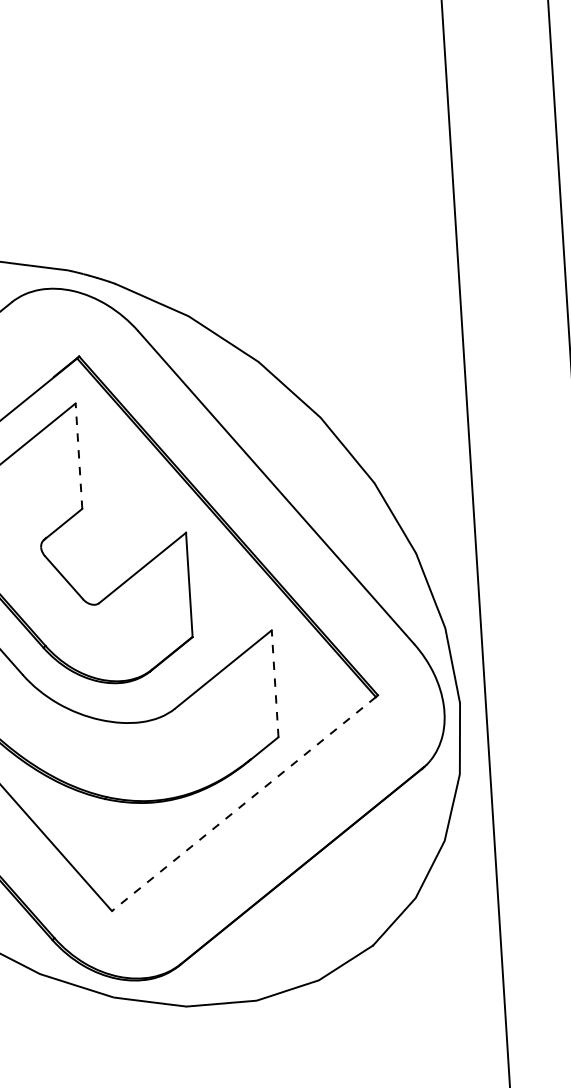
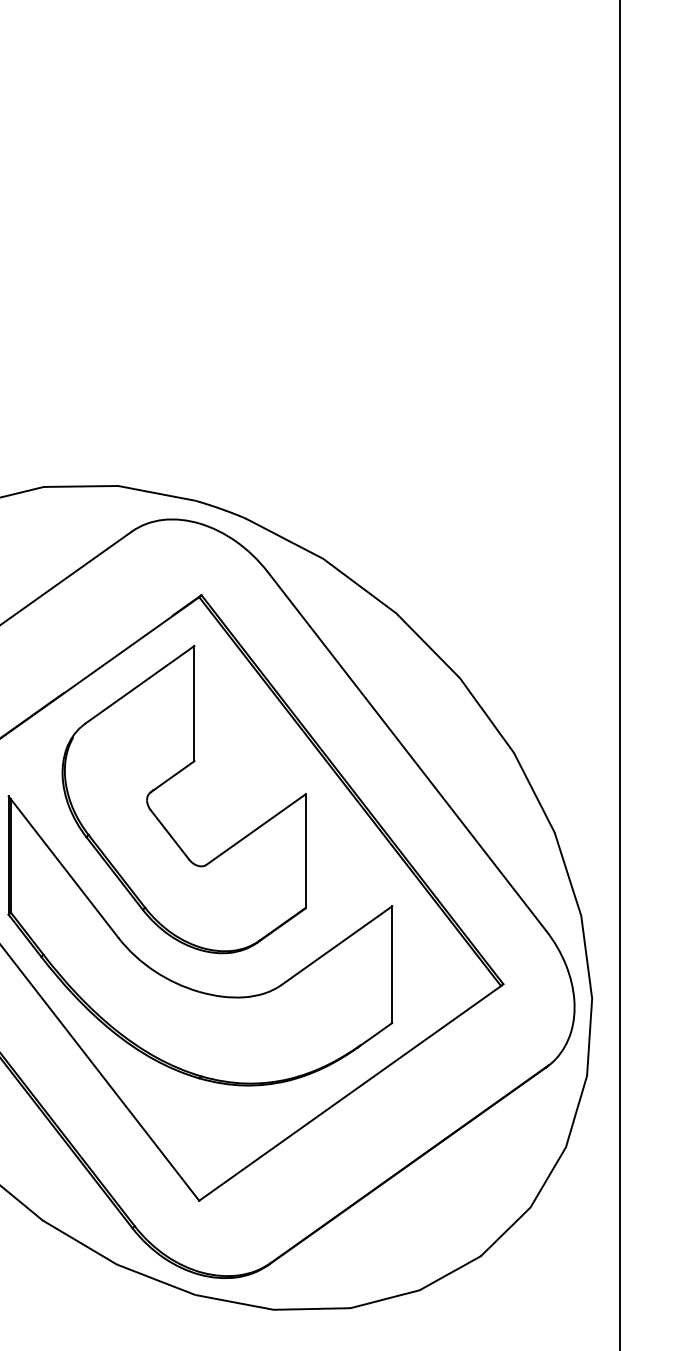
line: (79, 456) -> (194, 703), dashed -> solid
line: (275, 683) -> (392, 964), dashed -> solid
line: (243, 804) -> (349, 1093), dashed -> solid

